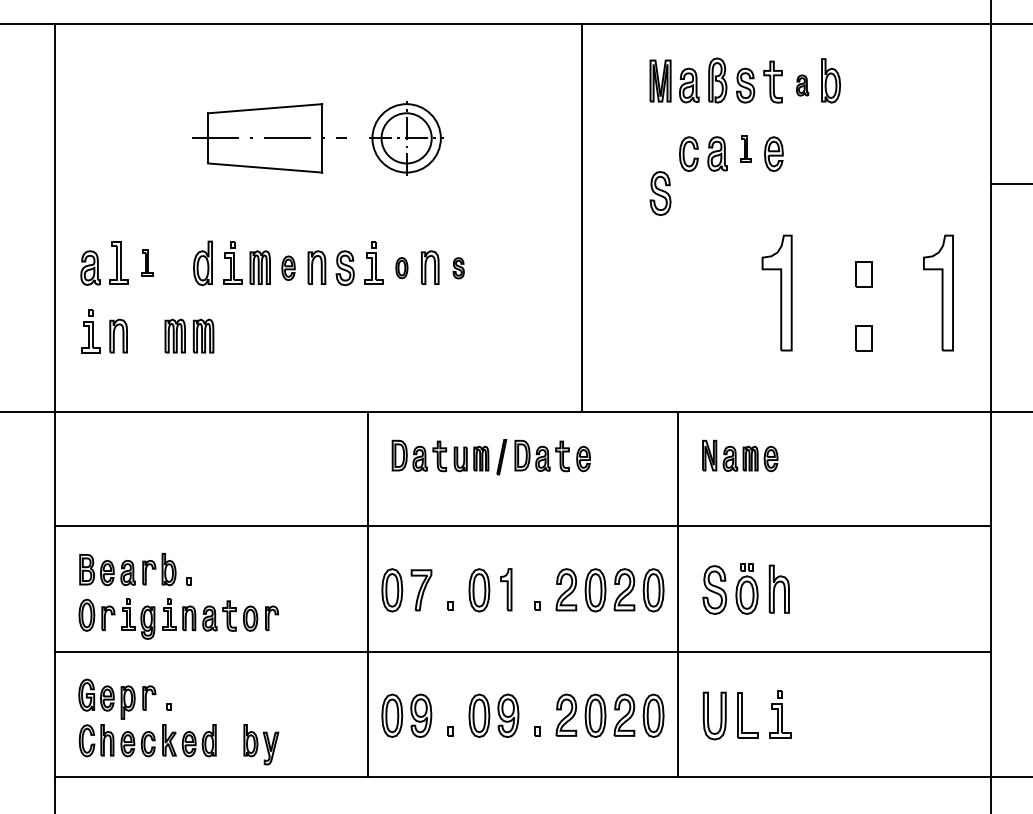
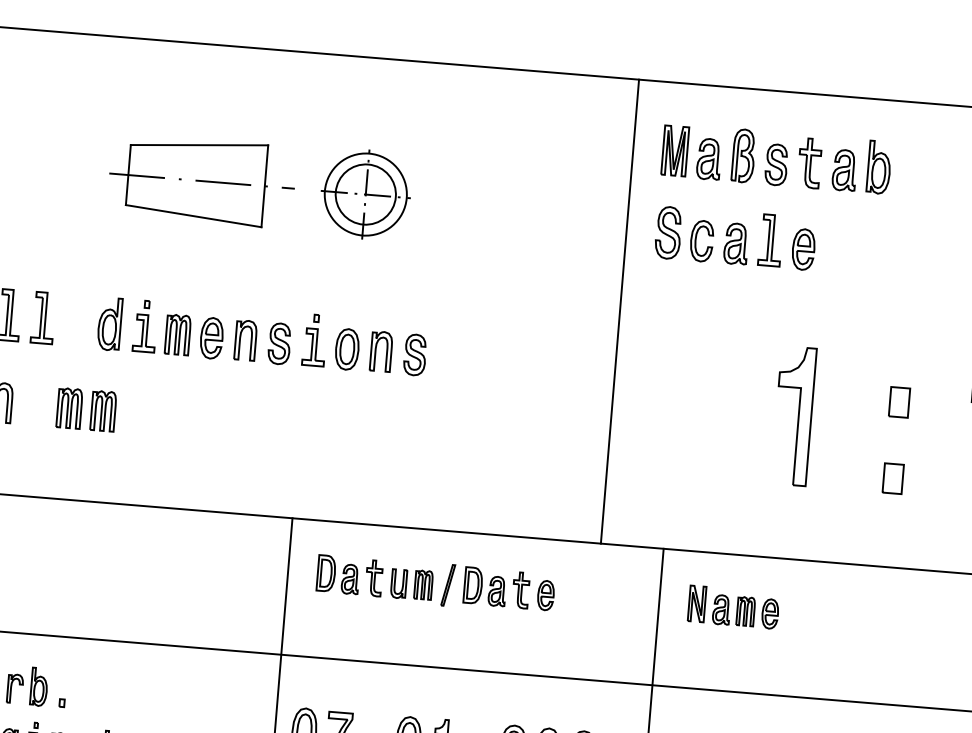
part: (802, 85) -> (844, 170), size x1.67
part: (745, 148) -> (770, 240), size x1.67
part: (660, 193) -> (668, 232), moved
line: (581, 218) -> (619, 311), moved
part: (146, 262) -> (42, 317), size x1.67
part: (401, 267) -> (346, 348), size x1.67
part: (288, 268) -> (211, 338), size x1.43
part: (458, 268) -> (415, 355), size x1.67

